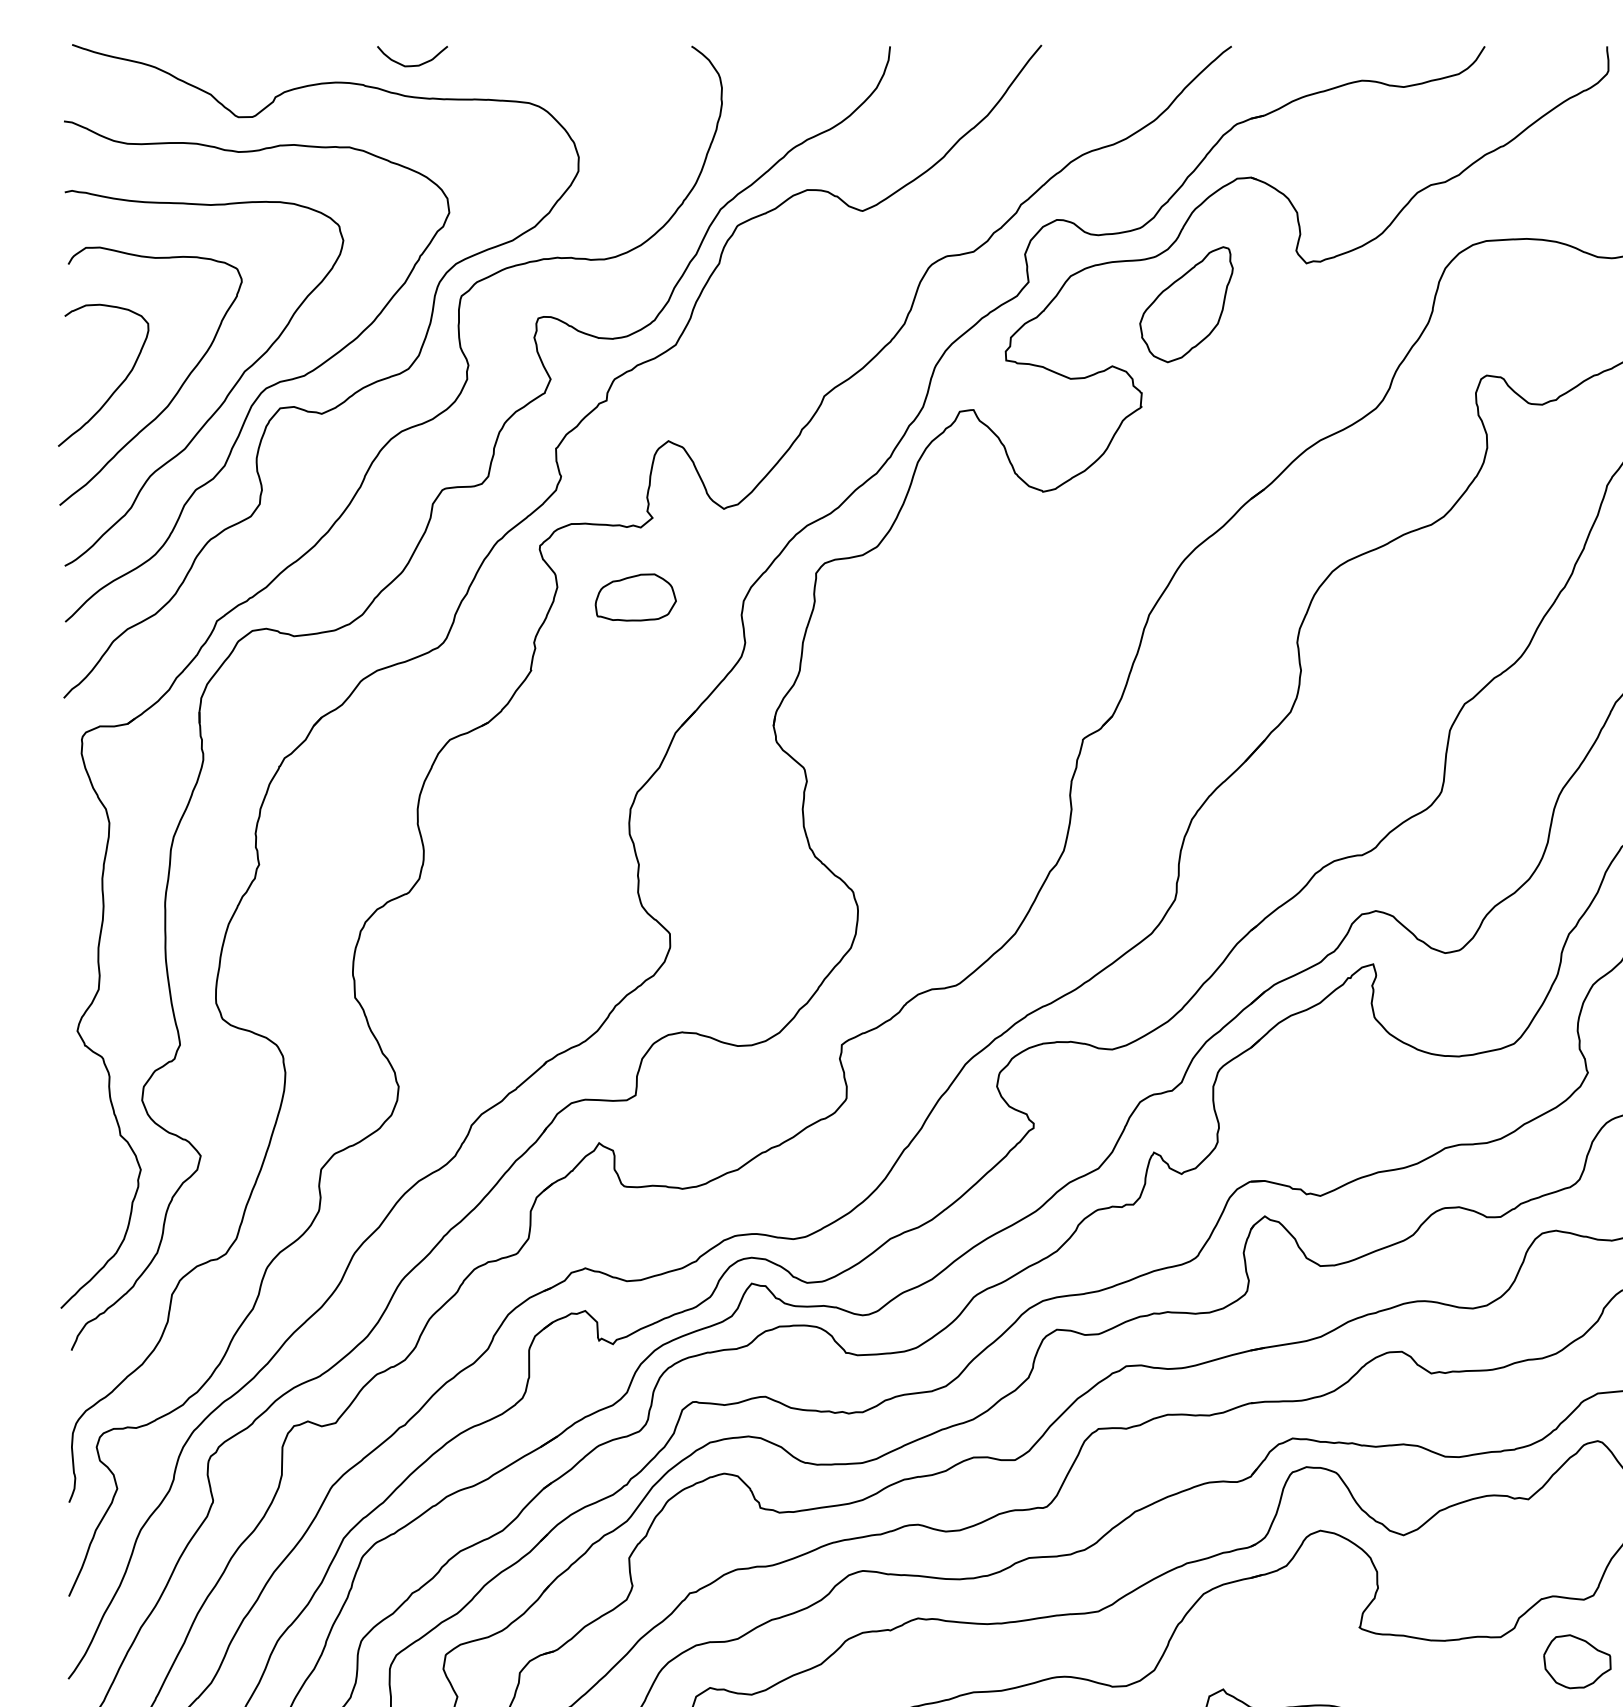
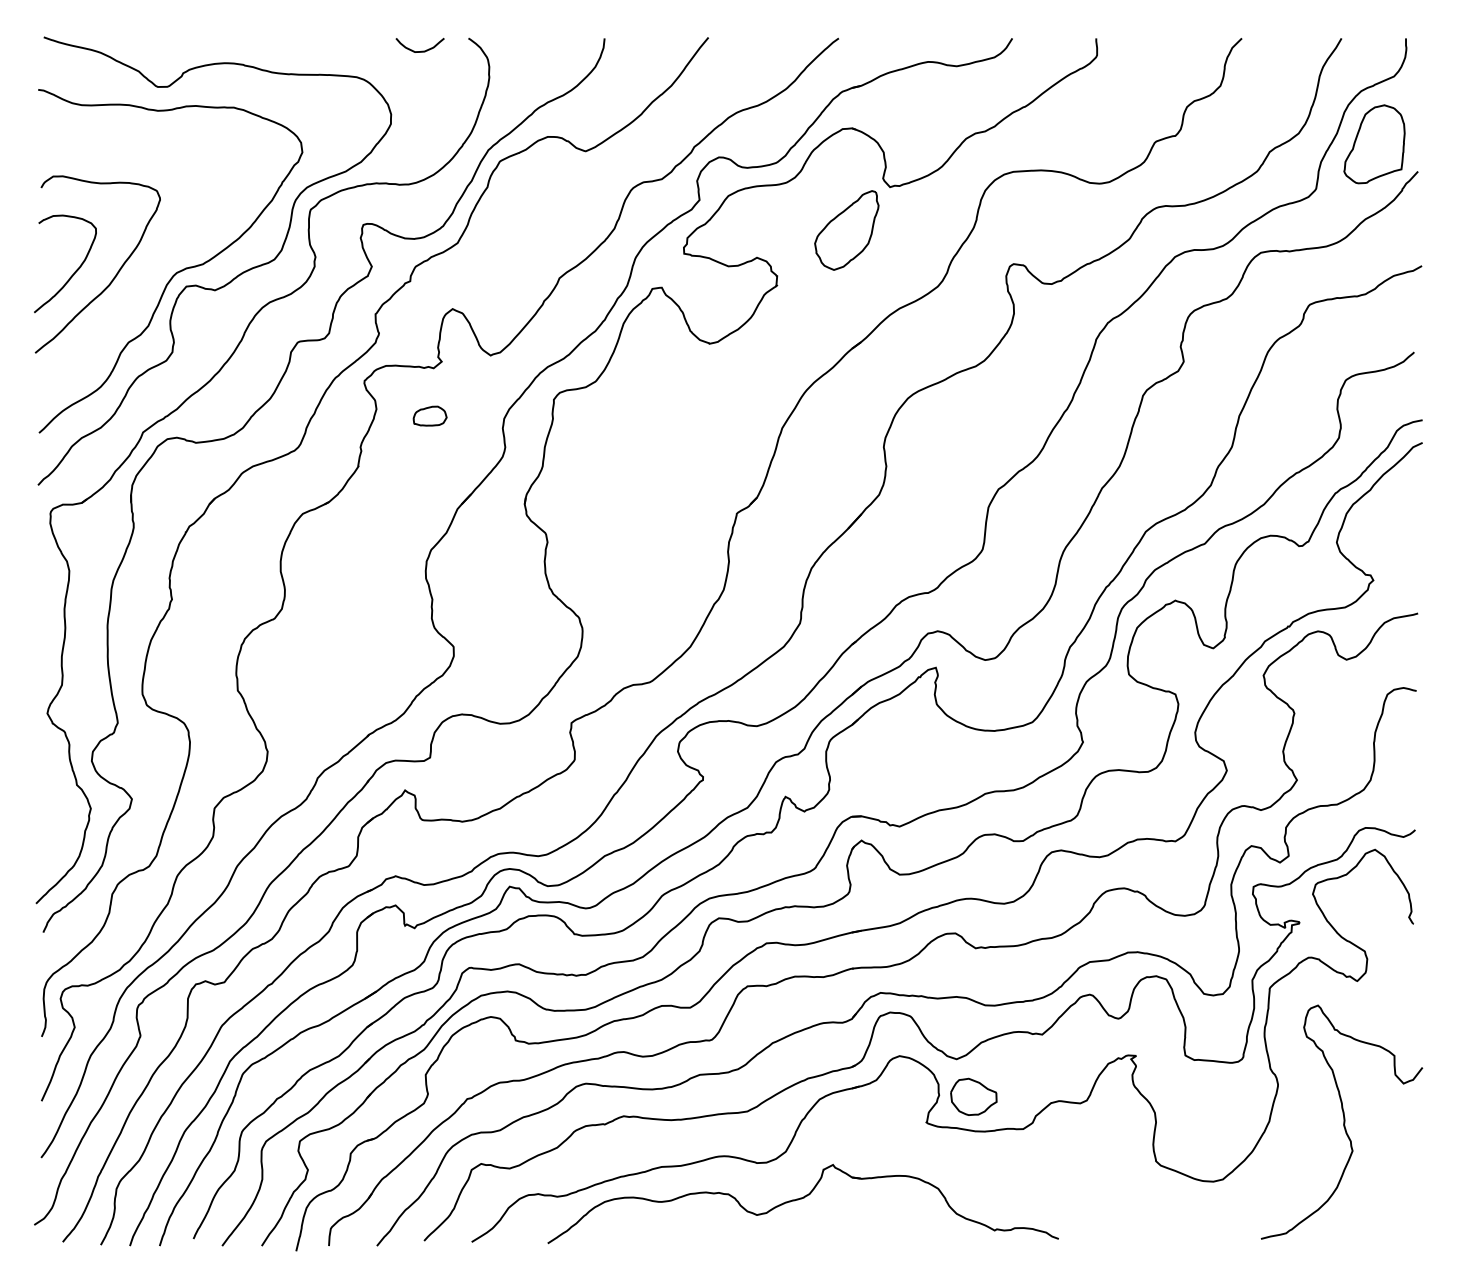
curve: (414, 64) -> (421, 50), moved
part: (1186, 304) -> (846, 230), moved
curve: (227, 392) -> (150, 275), removed
part: (634, 596) -> (429, 415), size x0.6
part: (1576, 1661) -> (973, 1096), moved

